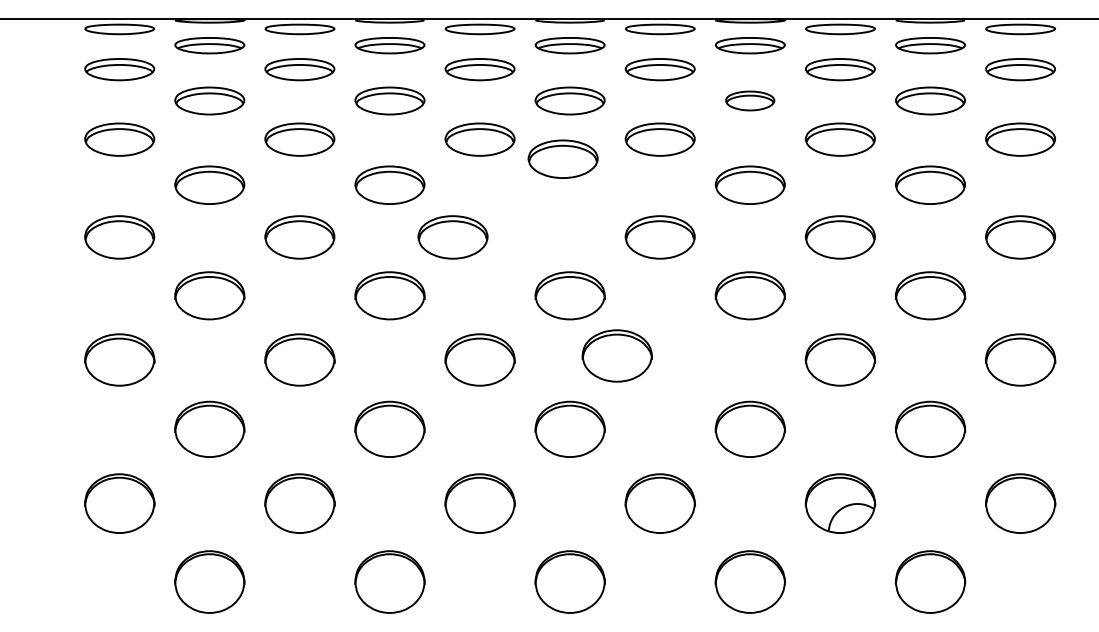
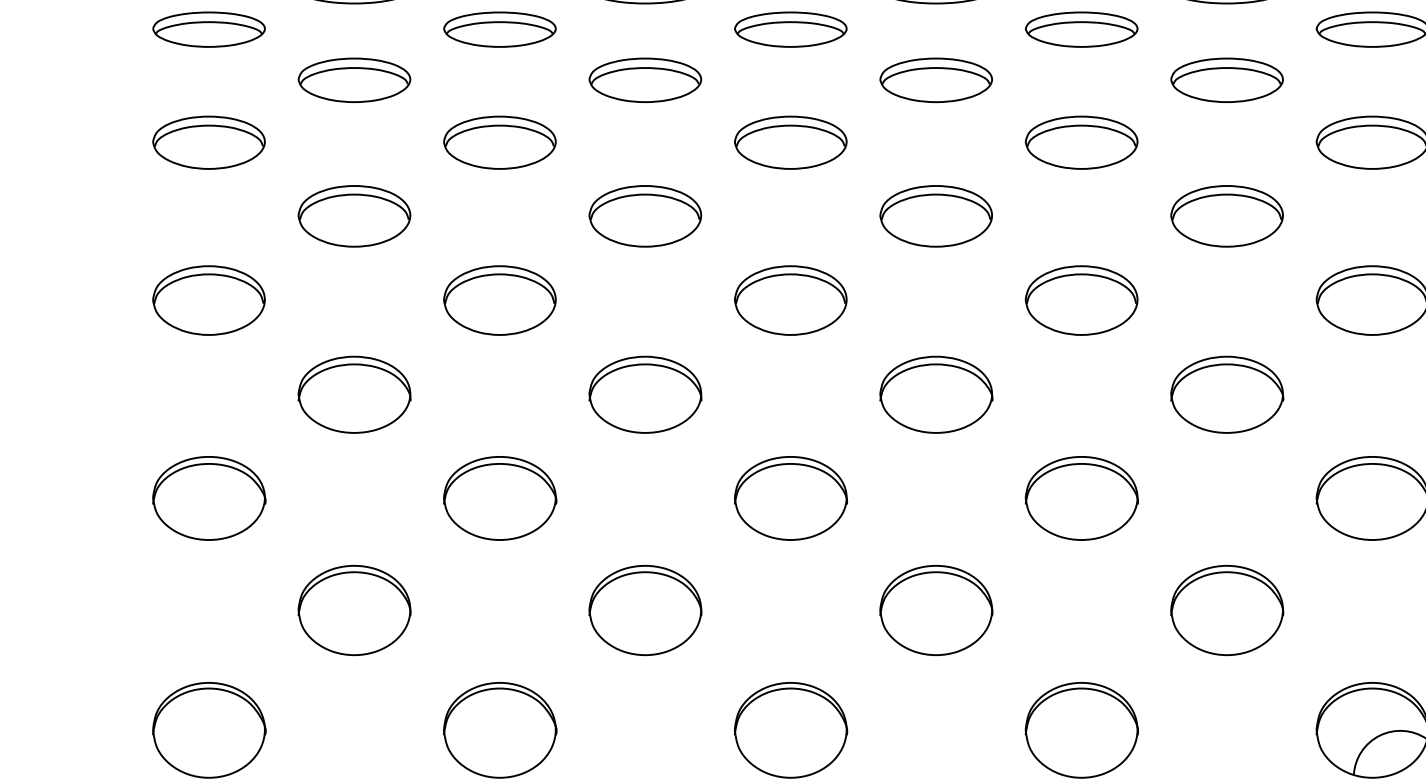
part: (749, 100) -> (1225, 79), size x1.43
part: (562, 158) -> (935, 215), moved
part: (452, 237) -> (789, 300), moved
part: (616, 355) -> (1080, 497), moved

